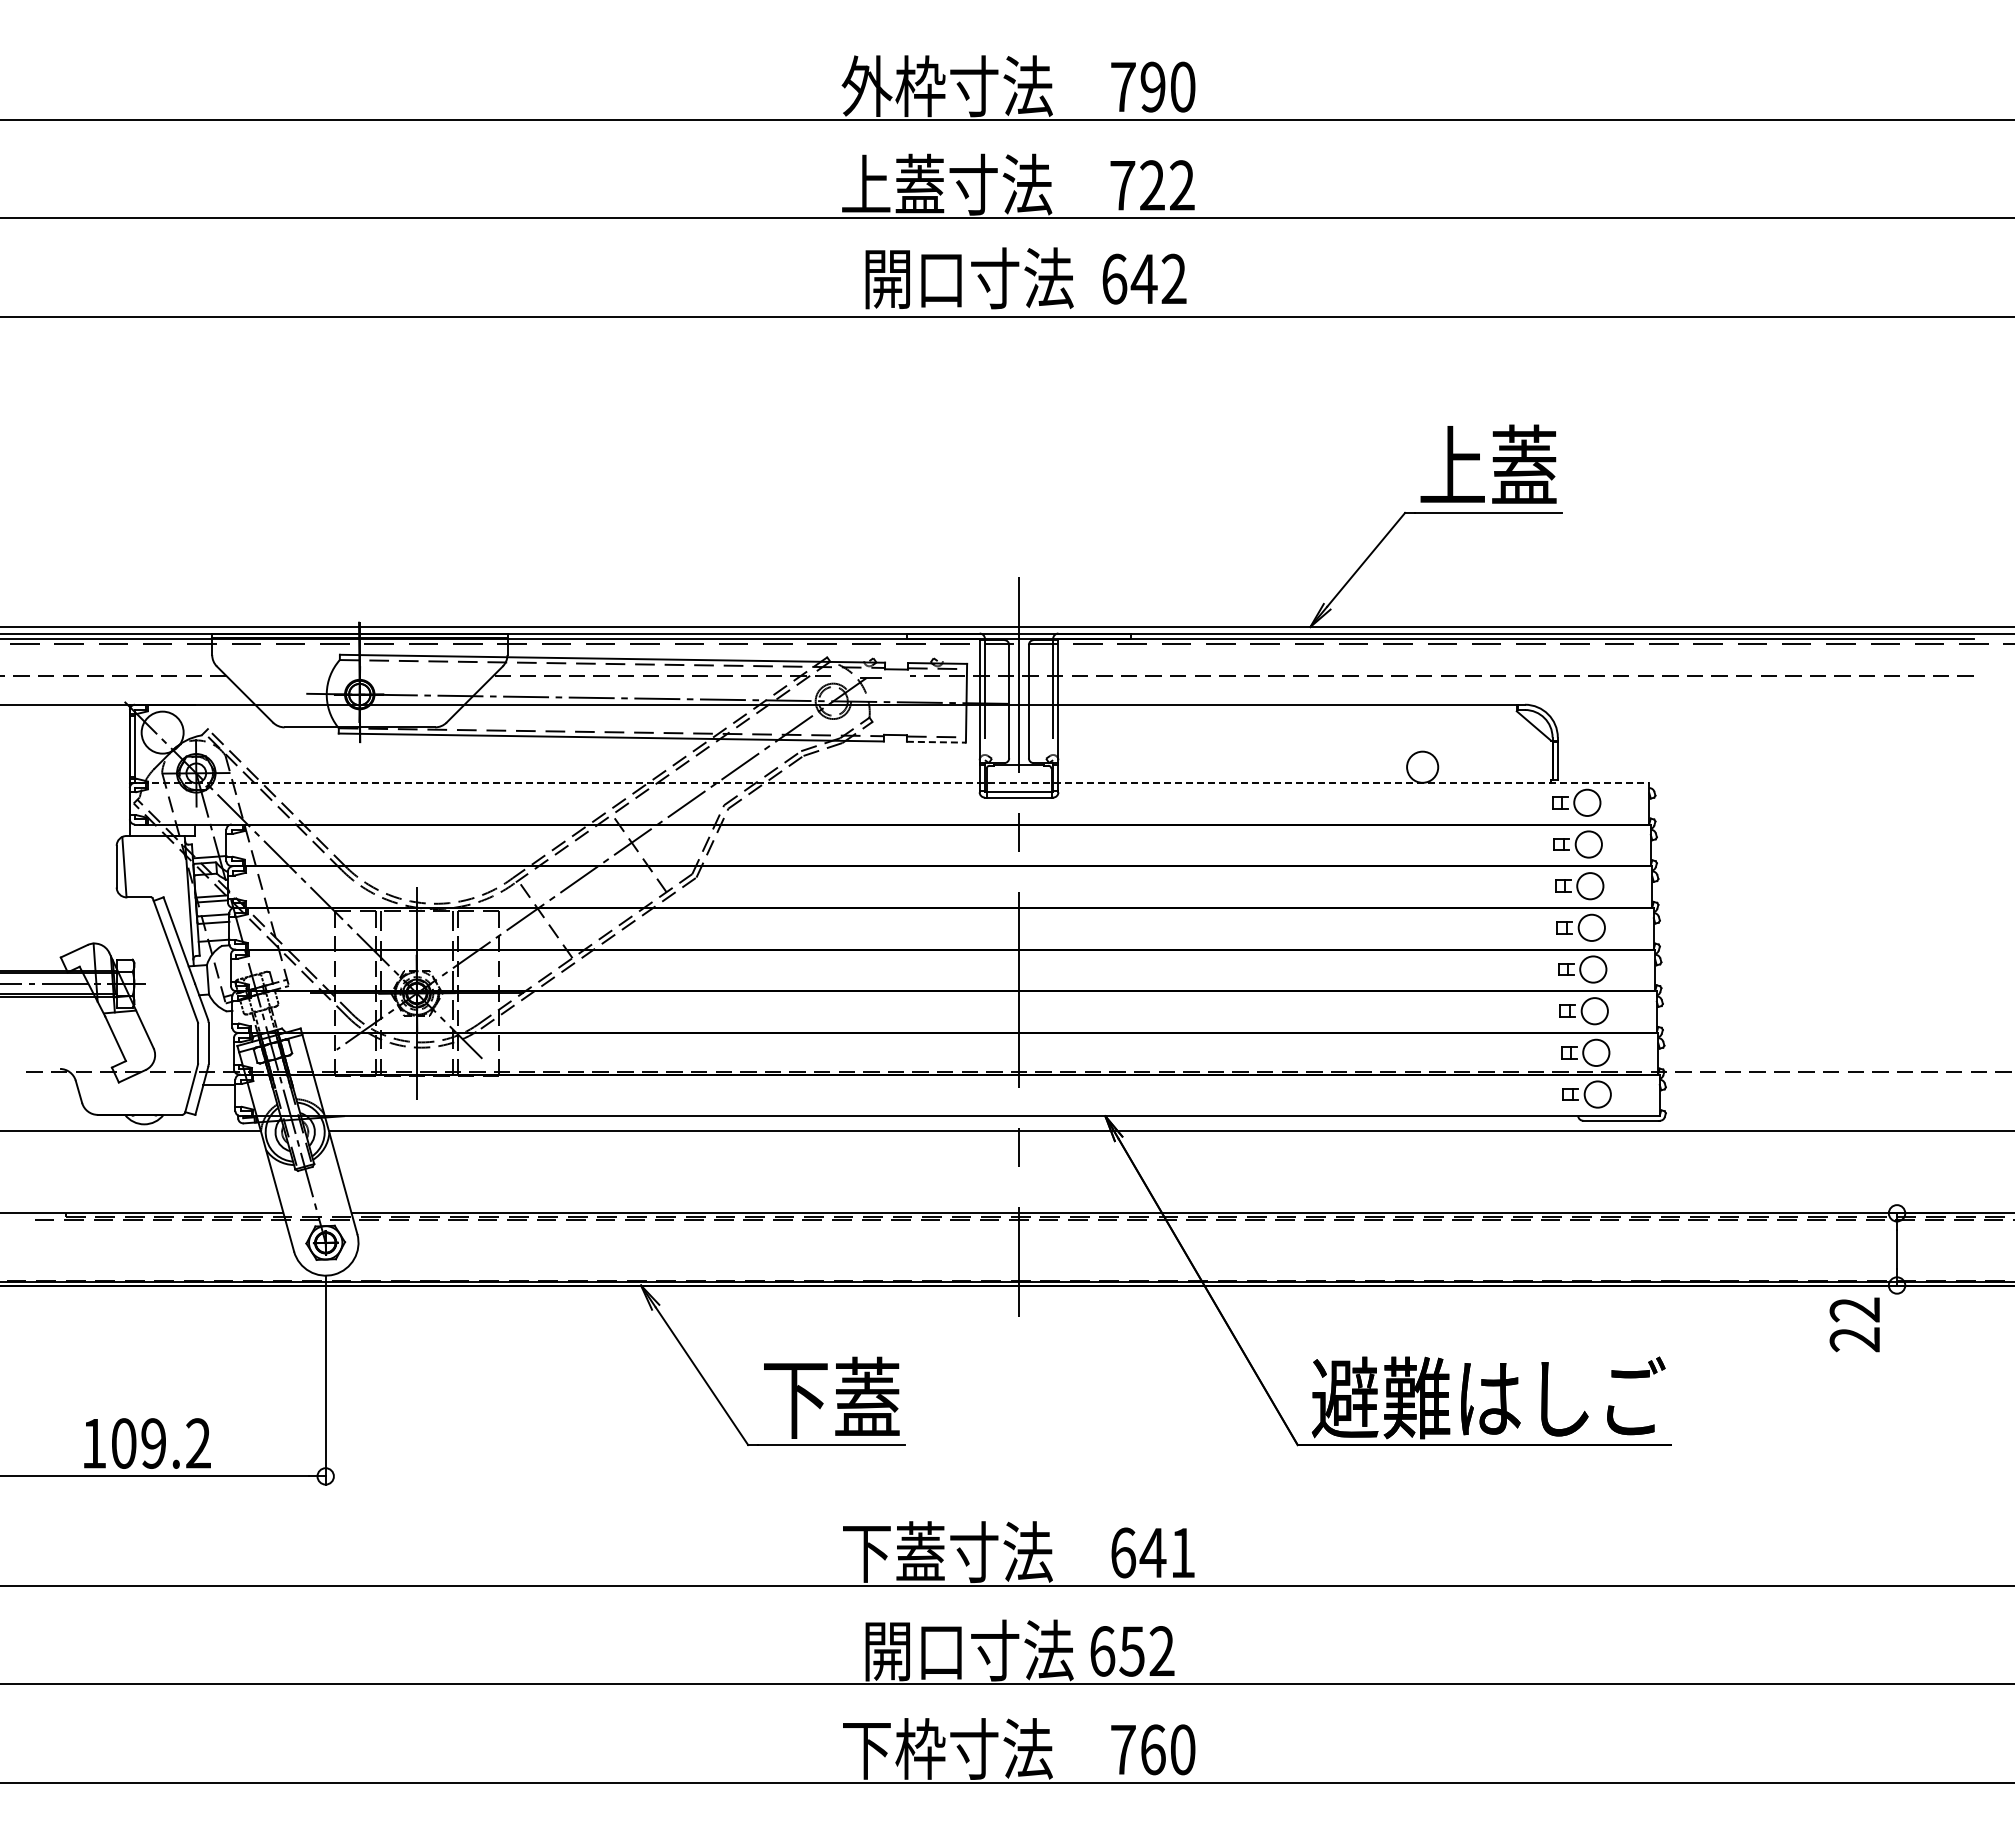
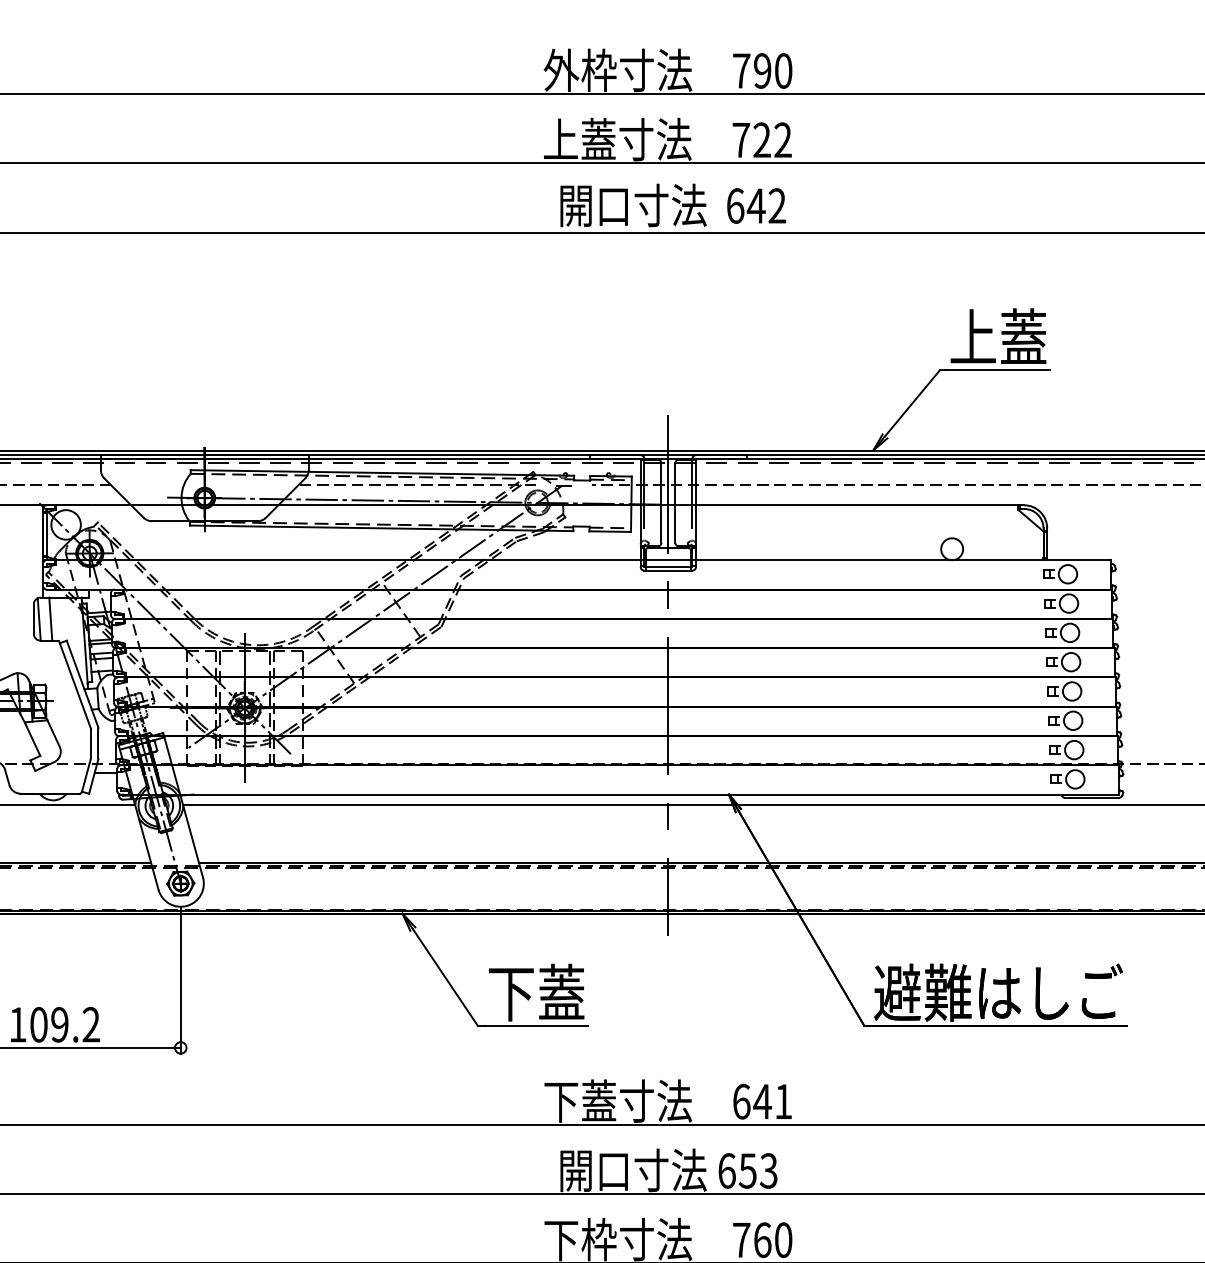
line: (936, 742) -> (610, 531), dashed -> solid
line: (889, 782) -> (577, 559), dashed -> solid
line: (140, 866) -> (50, 619), added
text: (1161, 1651) -> (768, 1171), 652 -> 653

